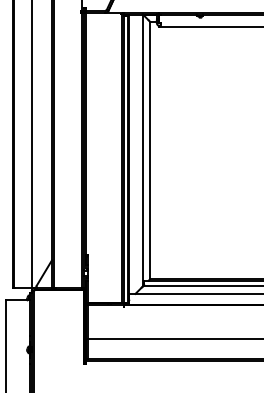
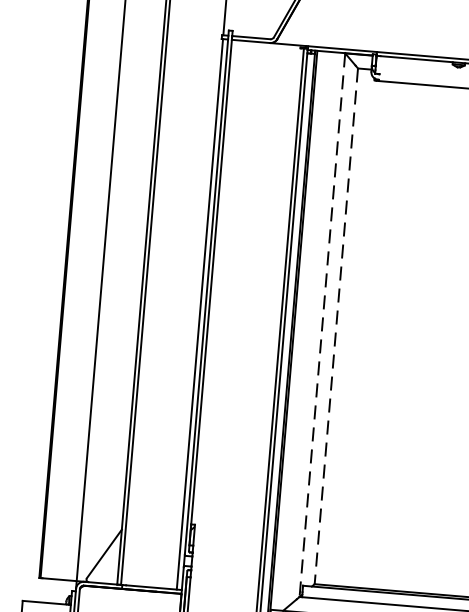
line: (142, 150) -> (321, 325), solid -> dashed
line: (149, 150) -> (335, 326), solid -> dashed

